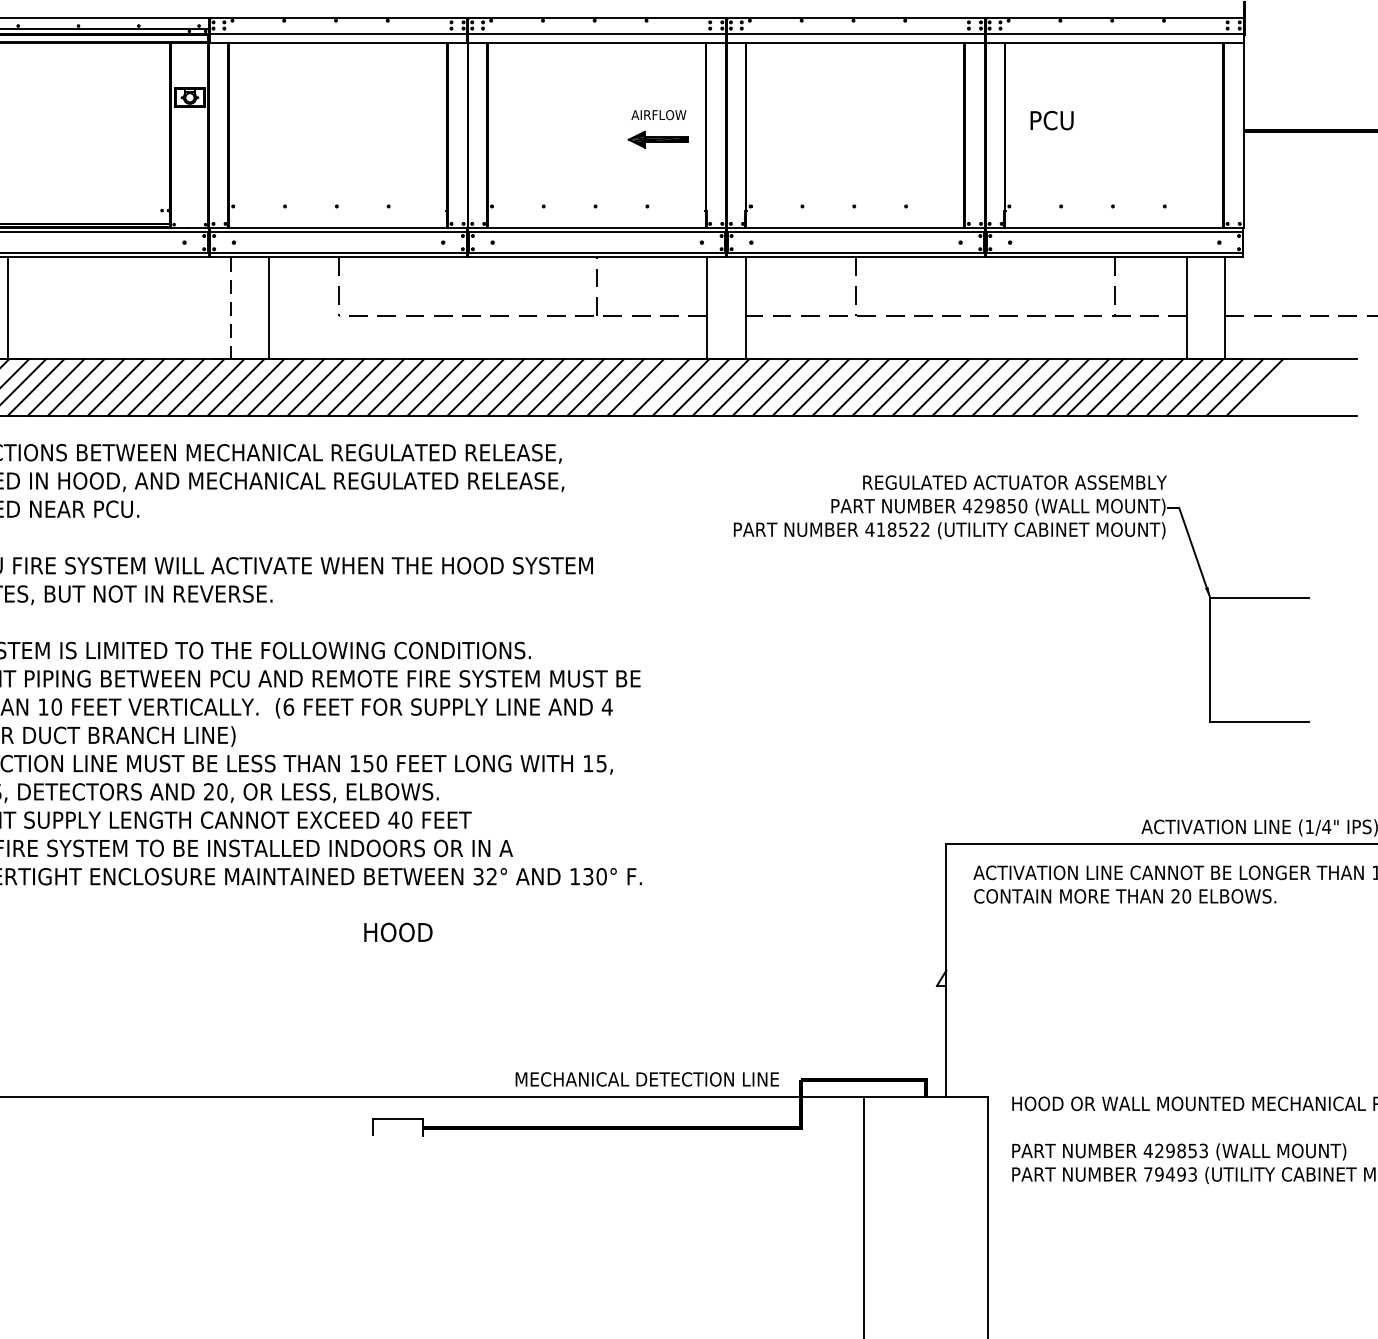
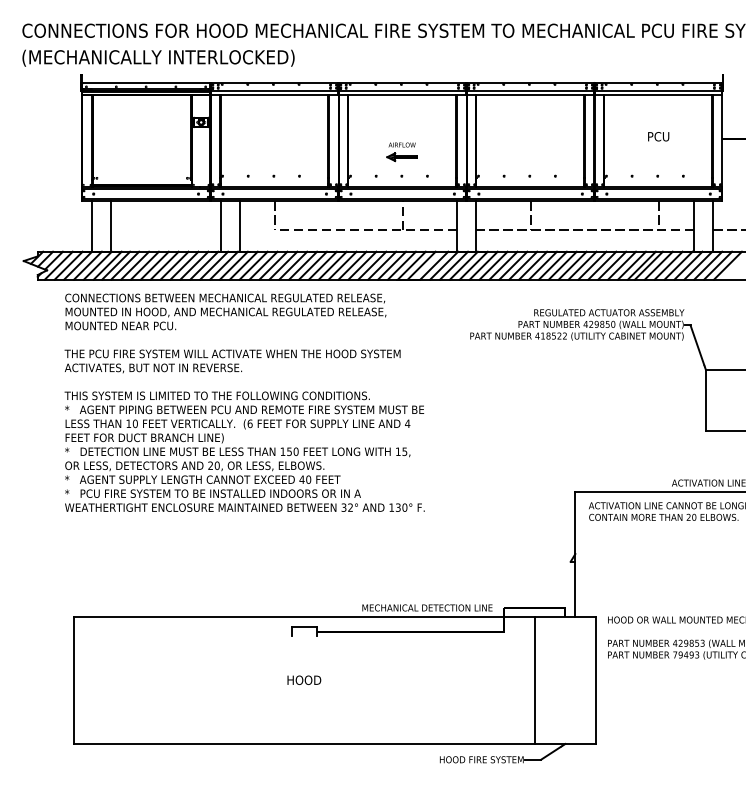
text: (1051, 120) -> (658, 136), moved
part: (657, 130) -> (401, 152), moved
line: (230, 310) -> (221, 227), dashed -> solid
text: (398, 930) -> (304, 679), moved

